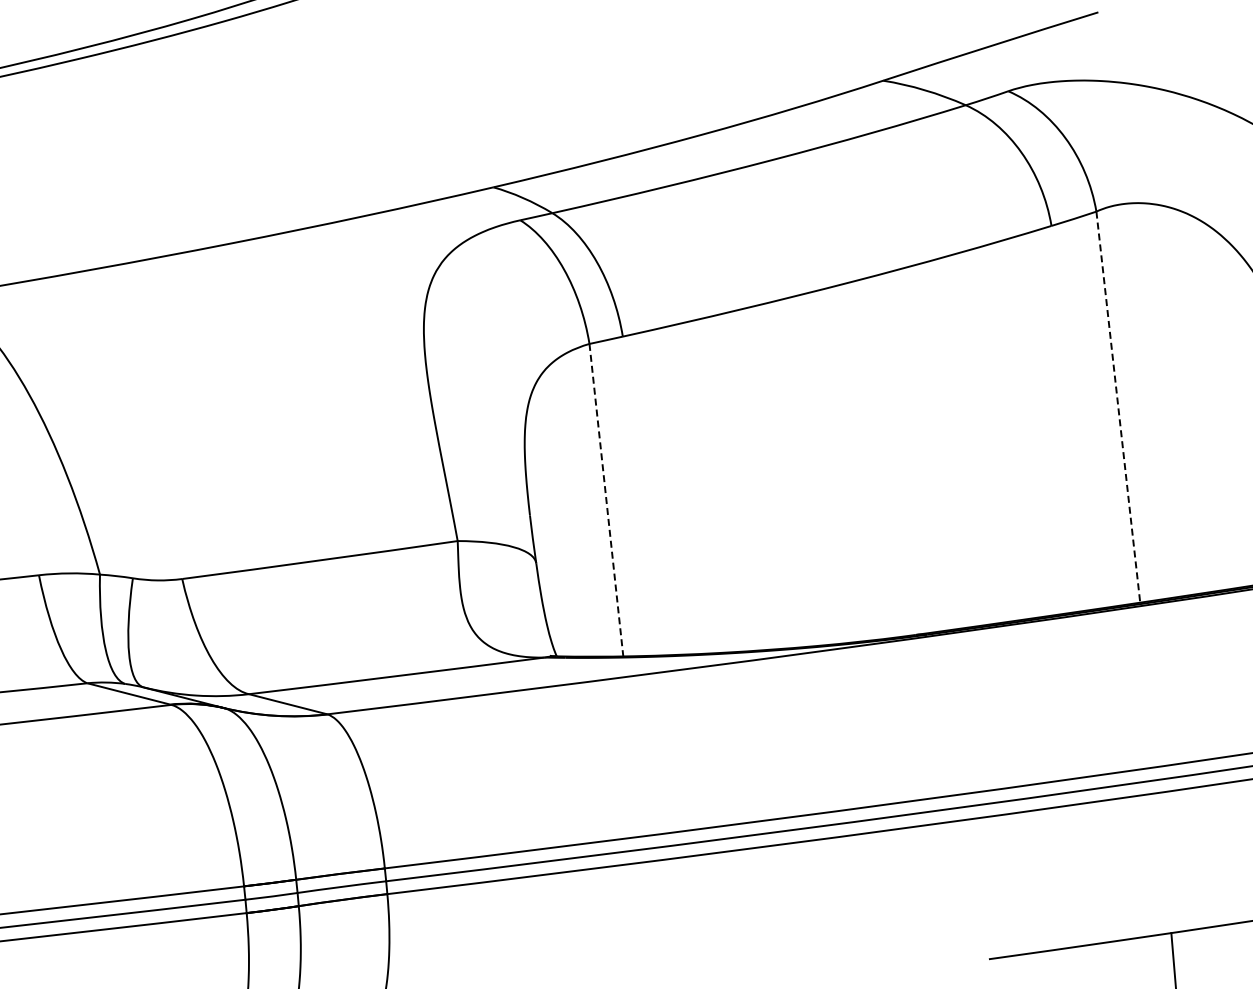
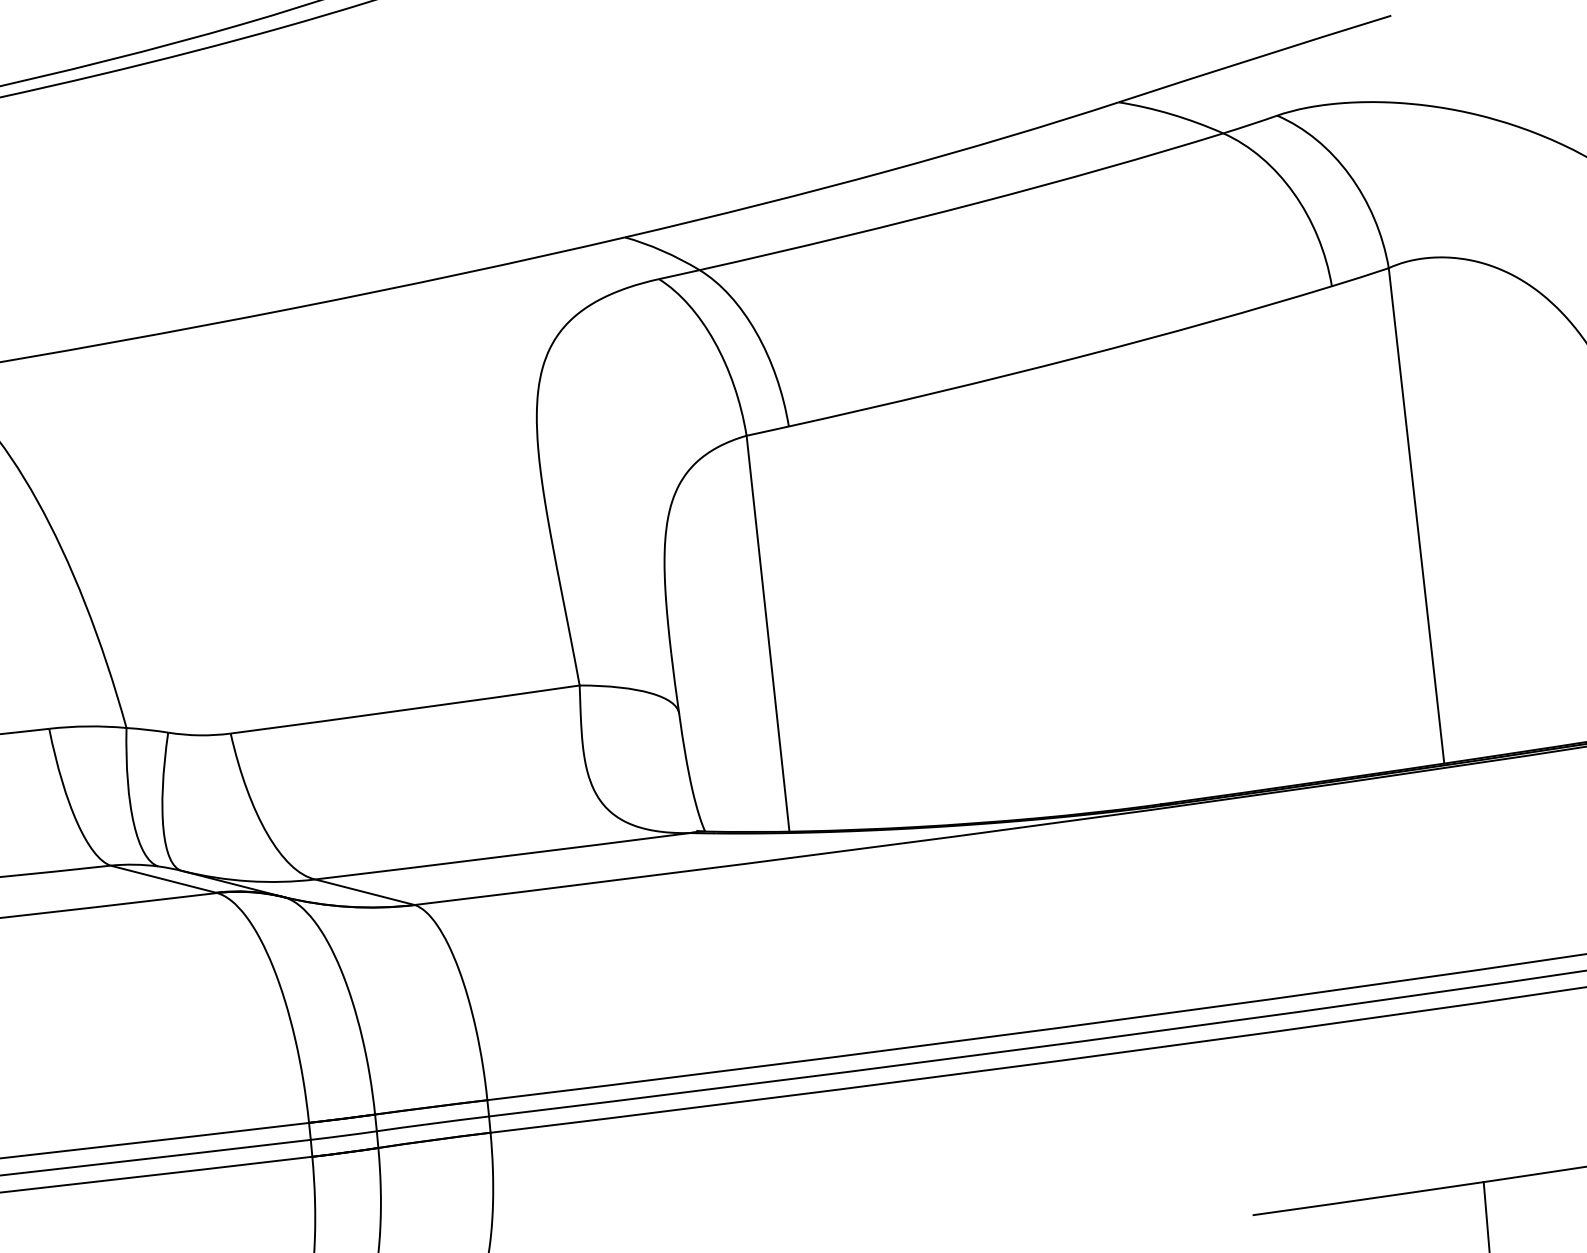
line: (1118, 407) -> (1416, 516), dashed -> solid
line: (606, 500) -> (768, 634), dashed -> solid

